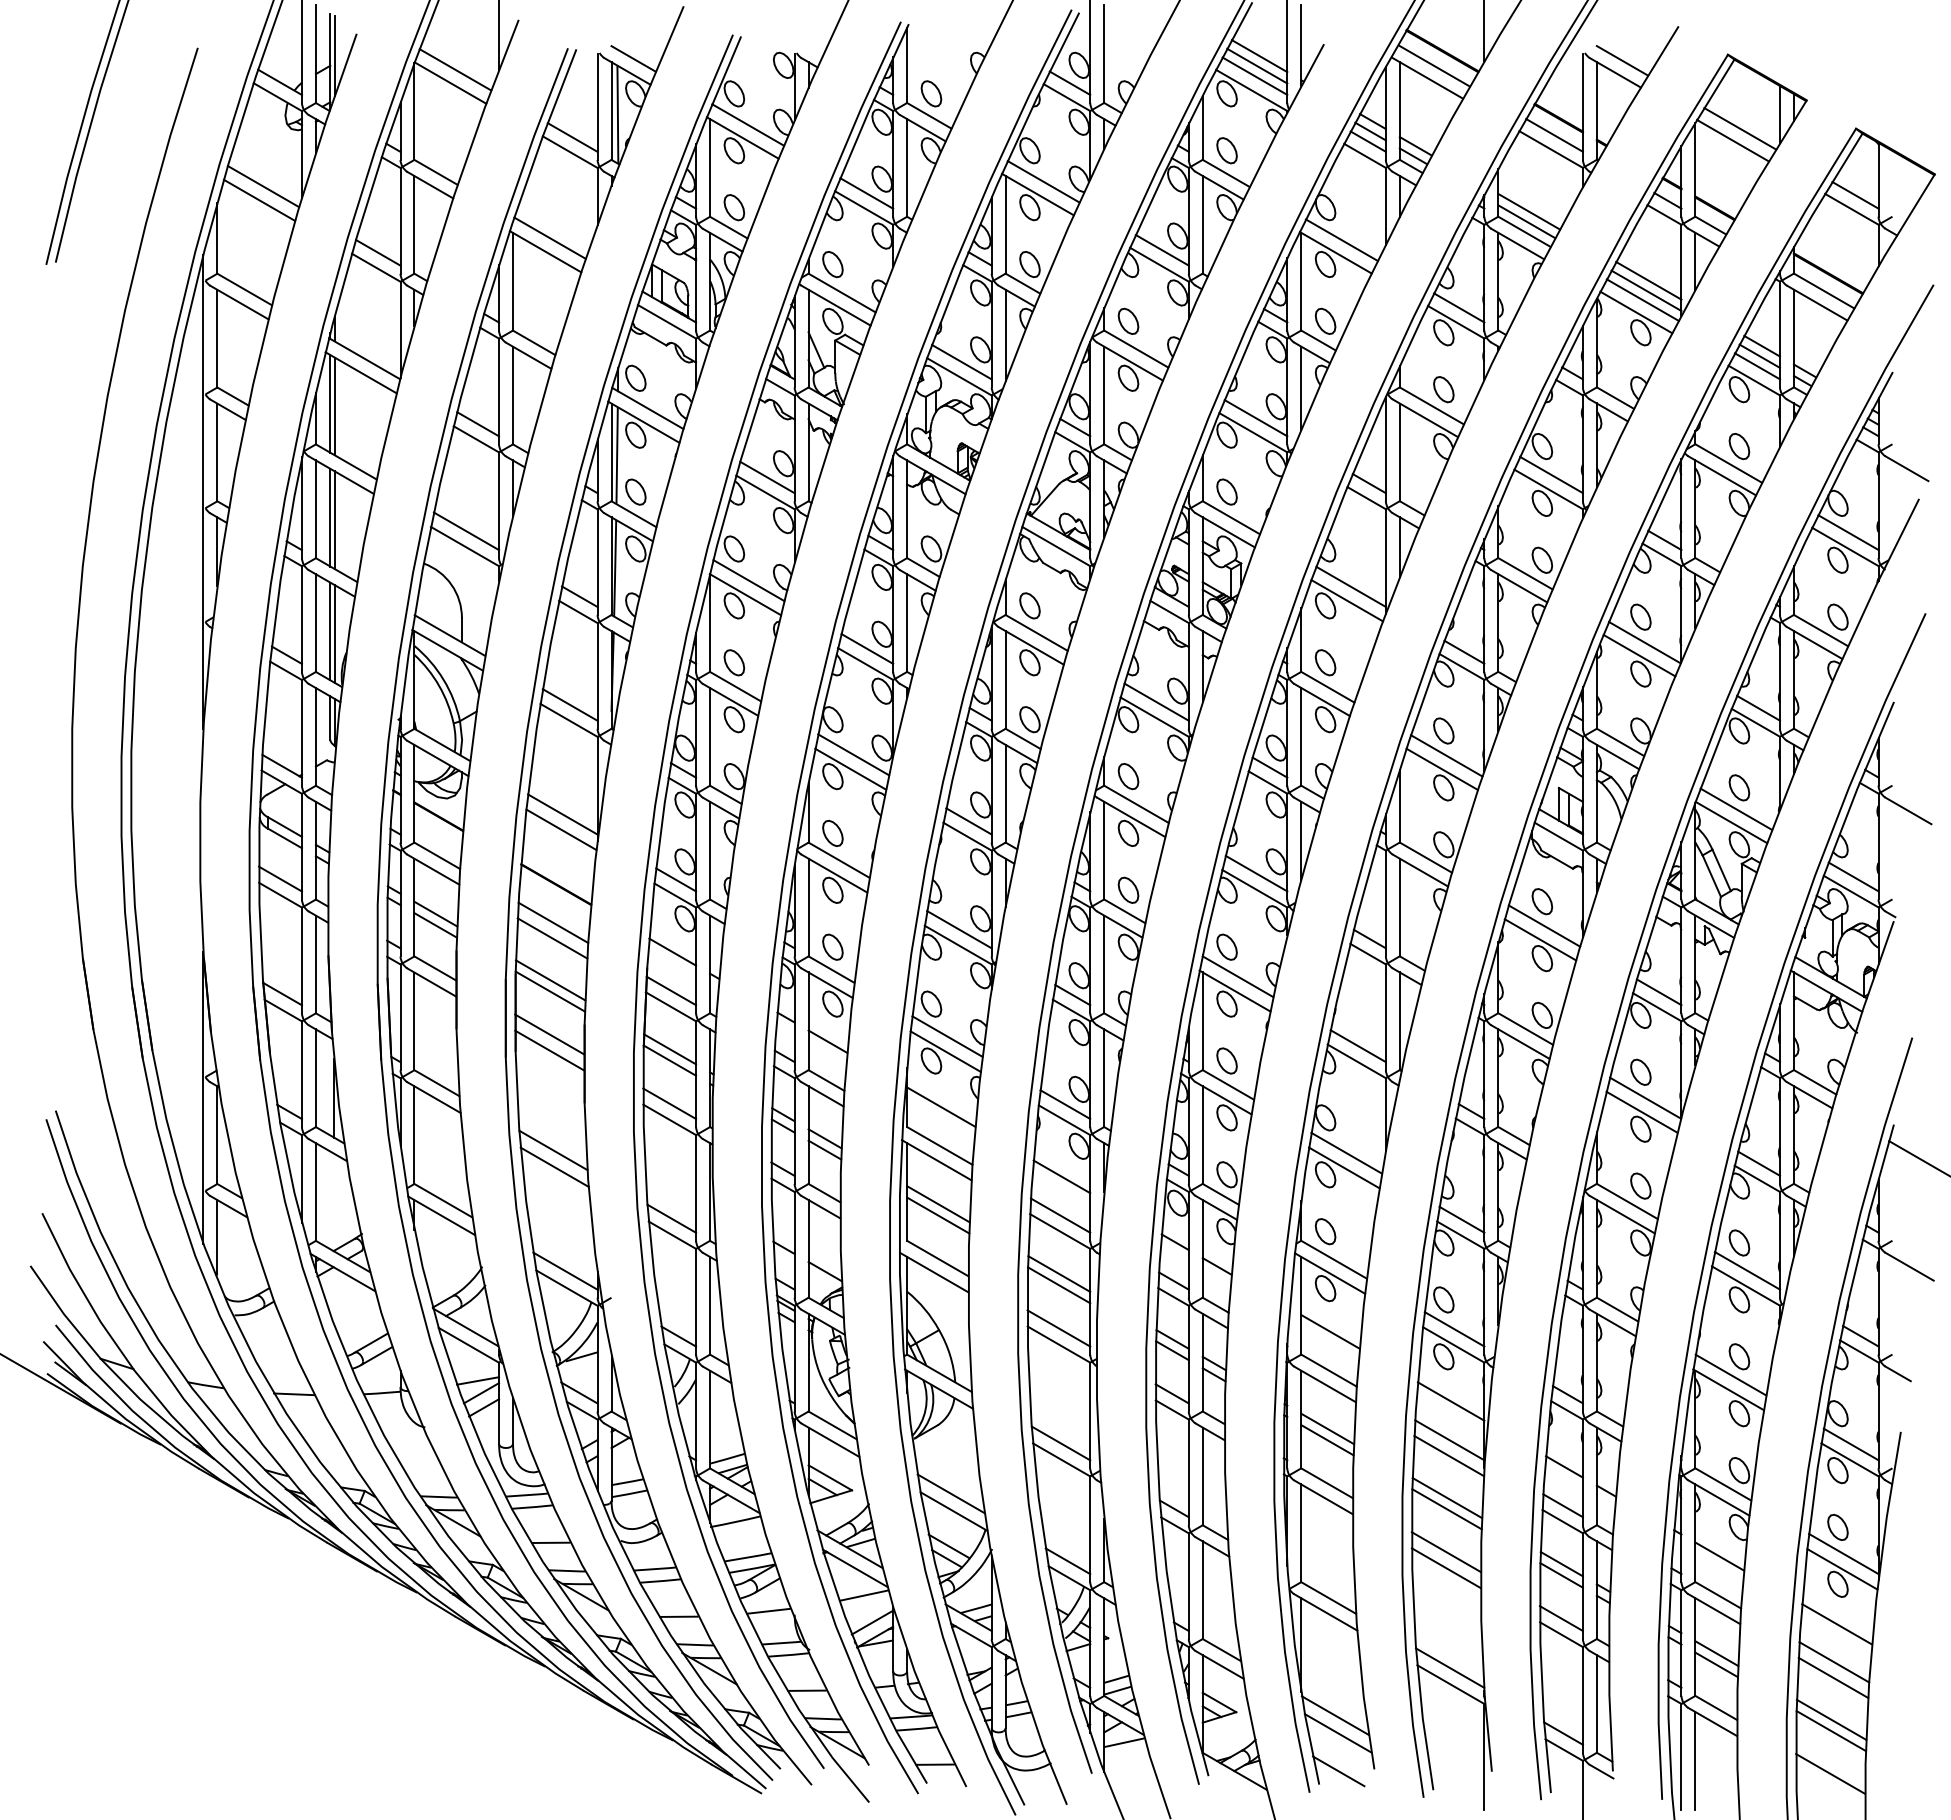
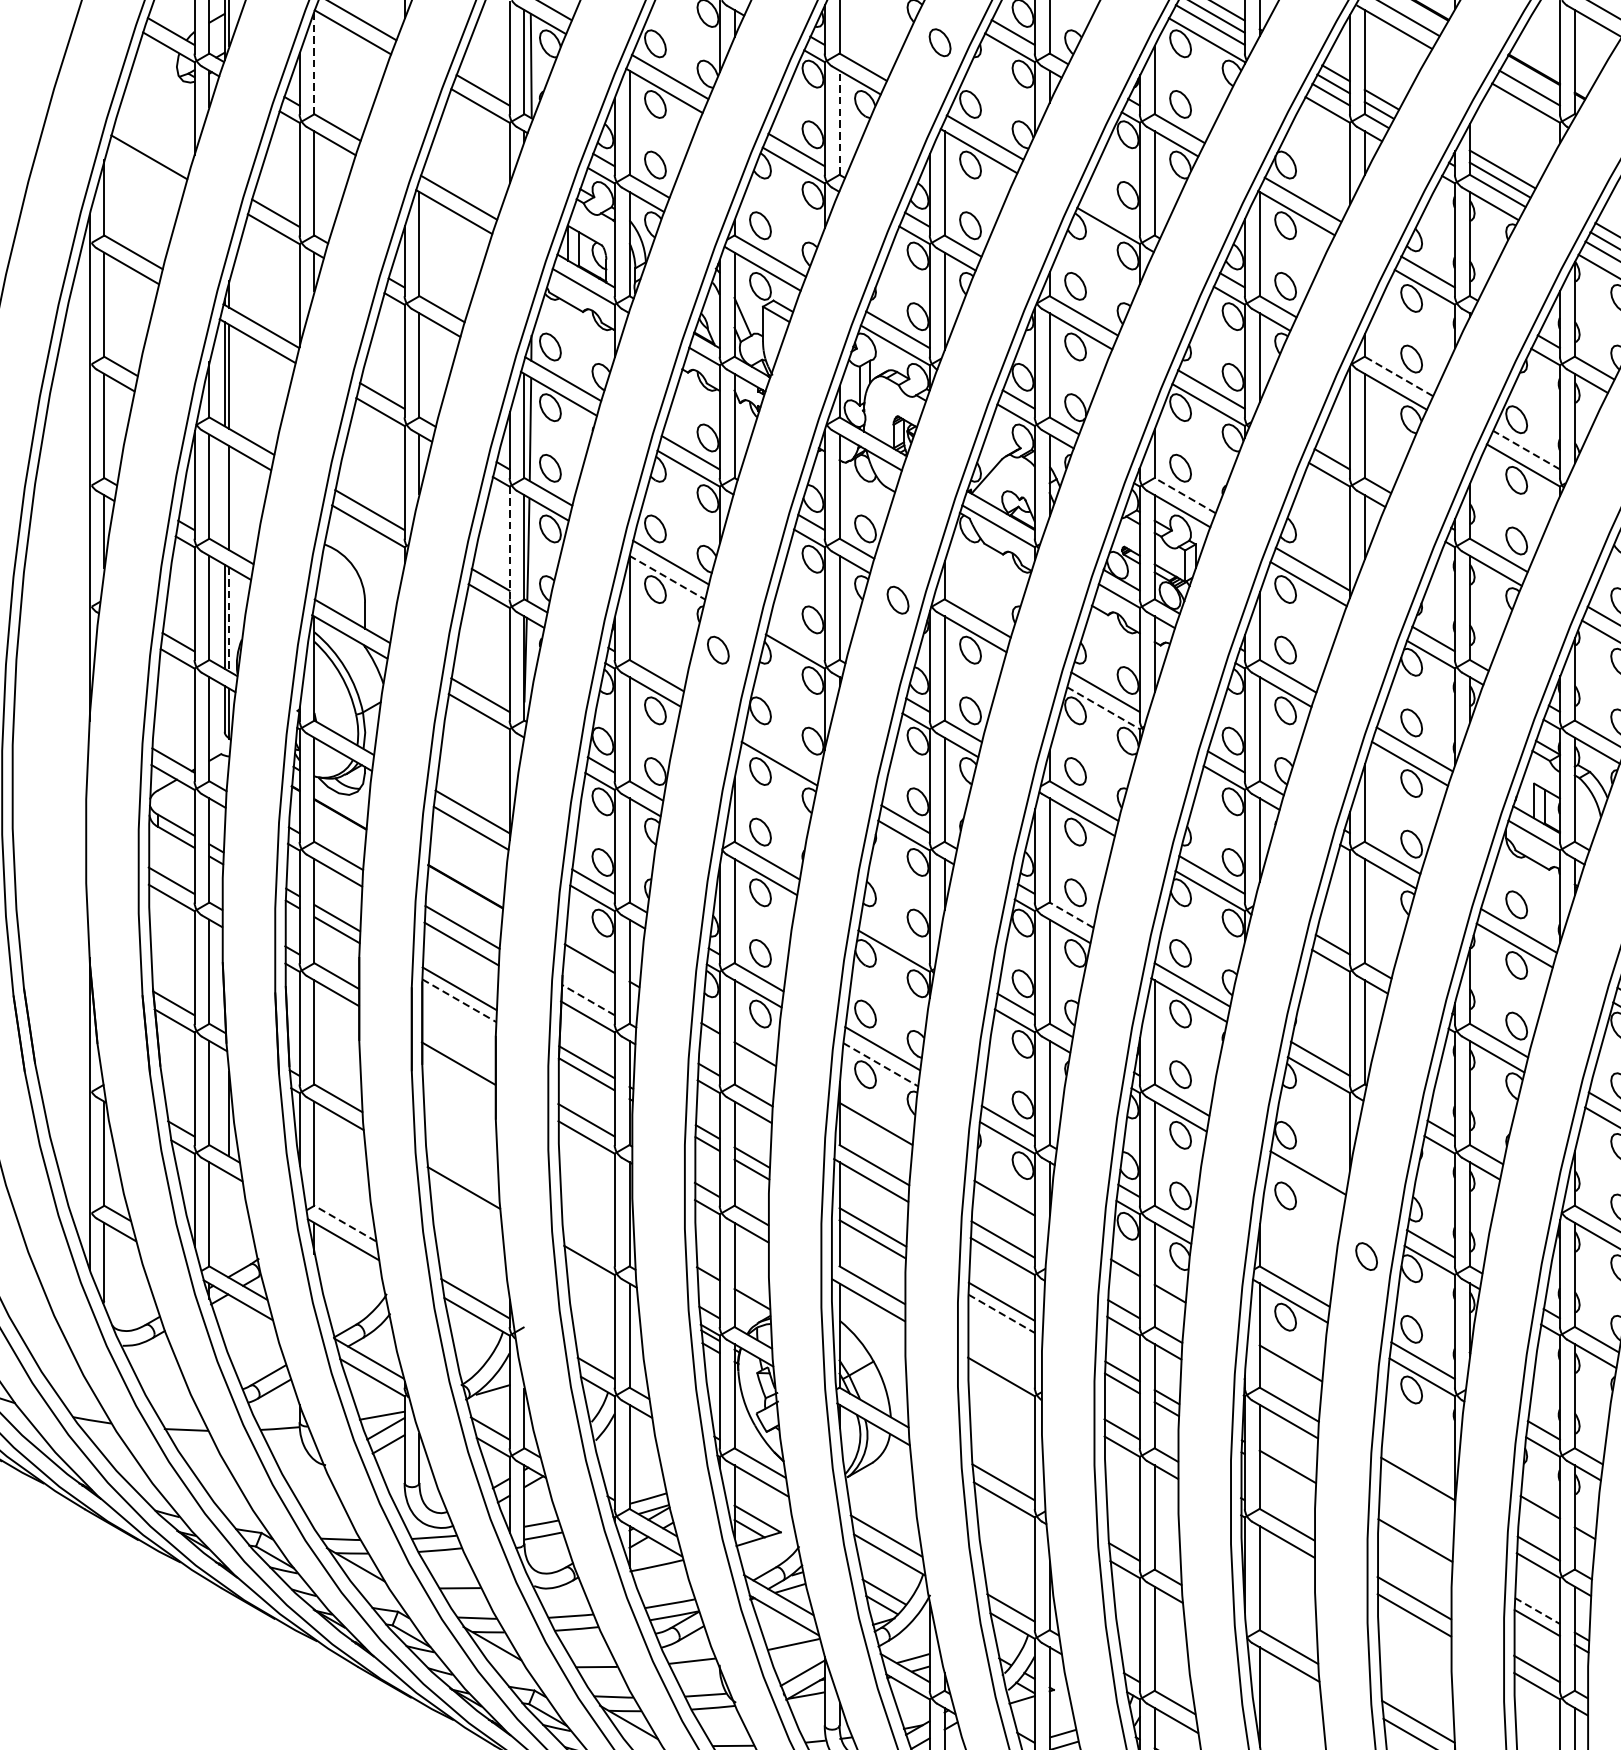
part: (931, 93) -> (940, 42), moved
line: (414, 111) -> (314, 62), solid -> dashed
line: (907, 167) -> (839, 122), solid -> dashed
line: (263, 186) -> (153, 142), removed
line: (1161, 250) -> (1110, 210), removed
line: (1431, 405) -> (1398, 375), solid -> dashed
line: (1551, 474) -> (1526, 449), solid -> dashed
line: (330, 517) -> (224, 495), removed
line: (1231, 517) -> (1185, 495), solid -> dashed
line: (597, 562) -> (509, 543), solid -> dashed
line: (745, 594) -> (667, 577), solid -> dashed
part: (1029, 605) -> (897, 599), moved
line: (334, 633) -> (229, 619), solid -> dashed
line: (867, 648) -> (797, 634), removed
part: (734, 662) -> (718, 649), moved
line: (1155, 717) -> (1104, 708), solid -> dashed
line: (853, 754) -> (782, 747), removed
line: (1124, 911) -> (1071, 915), solid -> dashed
line: (959, 929) -> (895, 934), removed
line: (671, 990) -> (588, 999), solid -> dashed
line: (550, 991) -> (459, 1000), solid -> dashed
line: (549, 1034) -> (458, 1046), removed
line: (946, 1051) -> (881, 1064), solid -> dashed
line: (553, 1150) -> (462, 1170), removed
line: (1344, 1167) -> (1305, 1188), removed
line: (442, 1200) -> (344, 1223), solid -> dashed
line: (671, 1218) -> (588, 1242), removed
part: (1325, 1231) -> (1366, 1256), moved
line: (1059, 1285) -> (1001, 1313), solid -> dashed
line: (1058, 1328) -> (1000, 1359), removed
line: (1450, 1401) -> (1418, 1437), removed
line: (1327, 1440) -> (1287, 1479), removed
line: (1448, 1455) -> (1416, 1495), removed
line: (1446, 1509) -> (1414, 1552), removed
line: (1562, 1564) -> (1538, 1611), solid -> dashed

